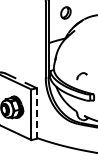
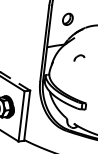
part: (81, 76) -> (78, 58), moved
line: (36, 114) -> (26, 116), dashed -> solid

